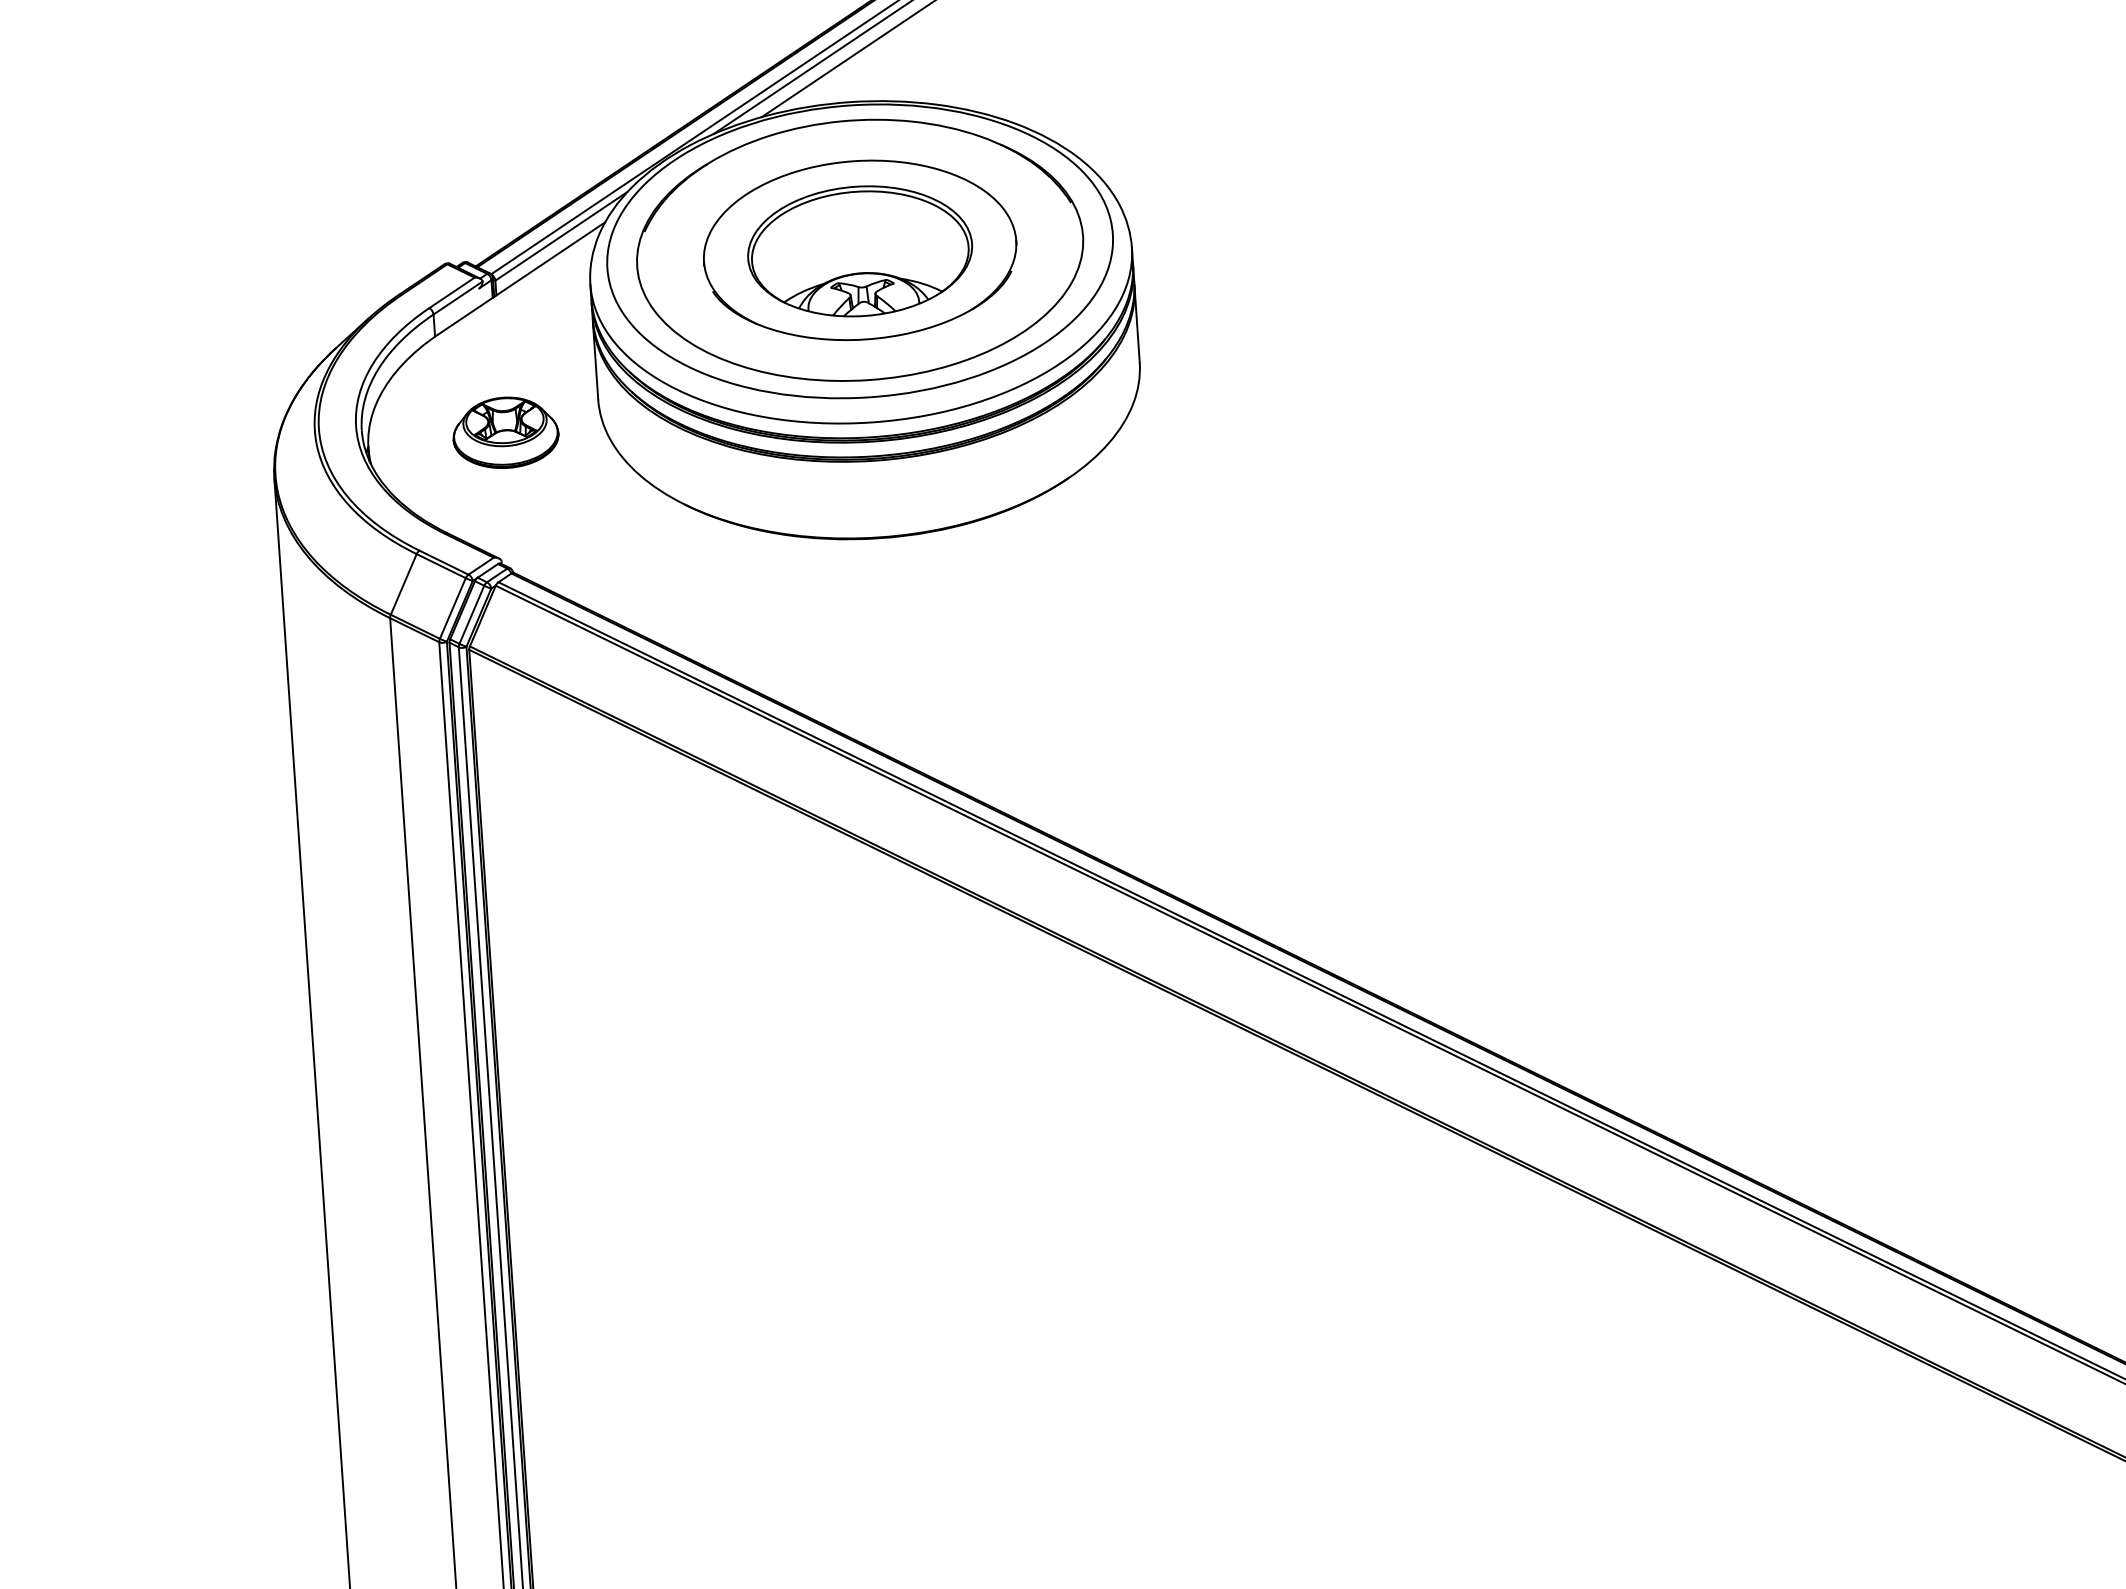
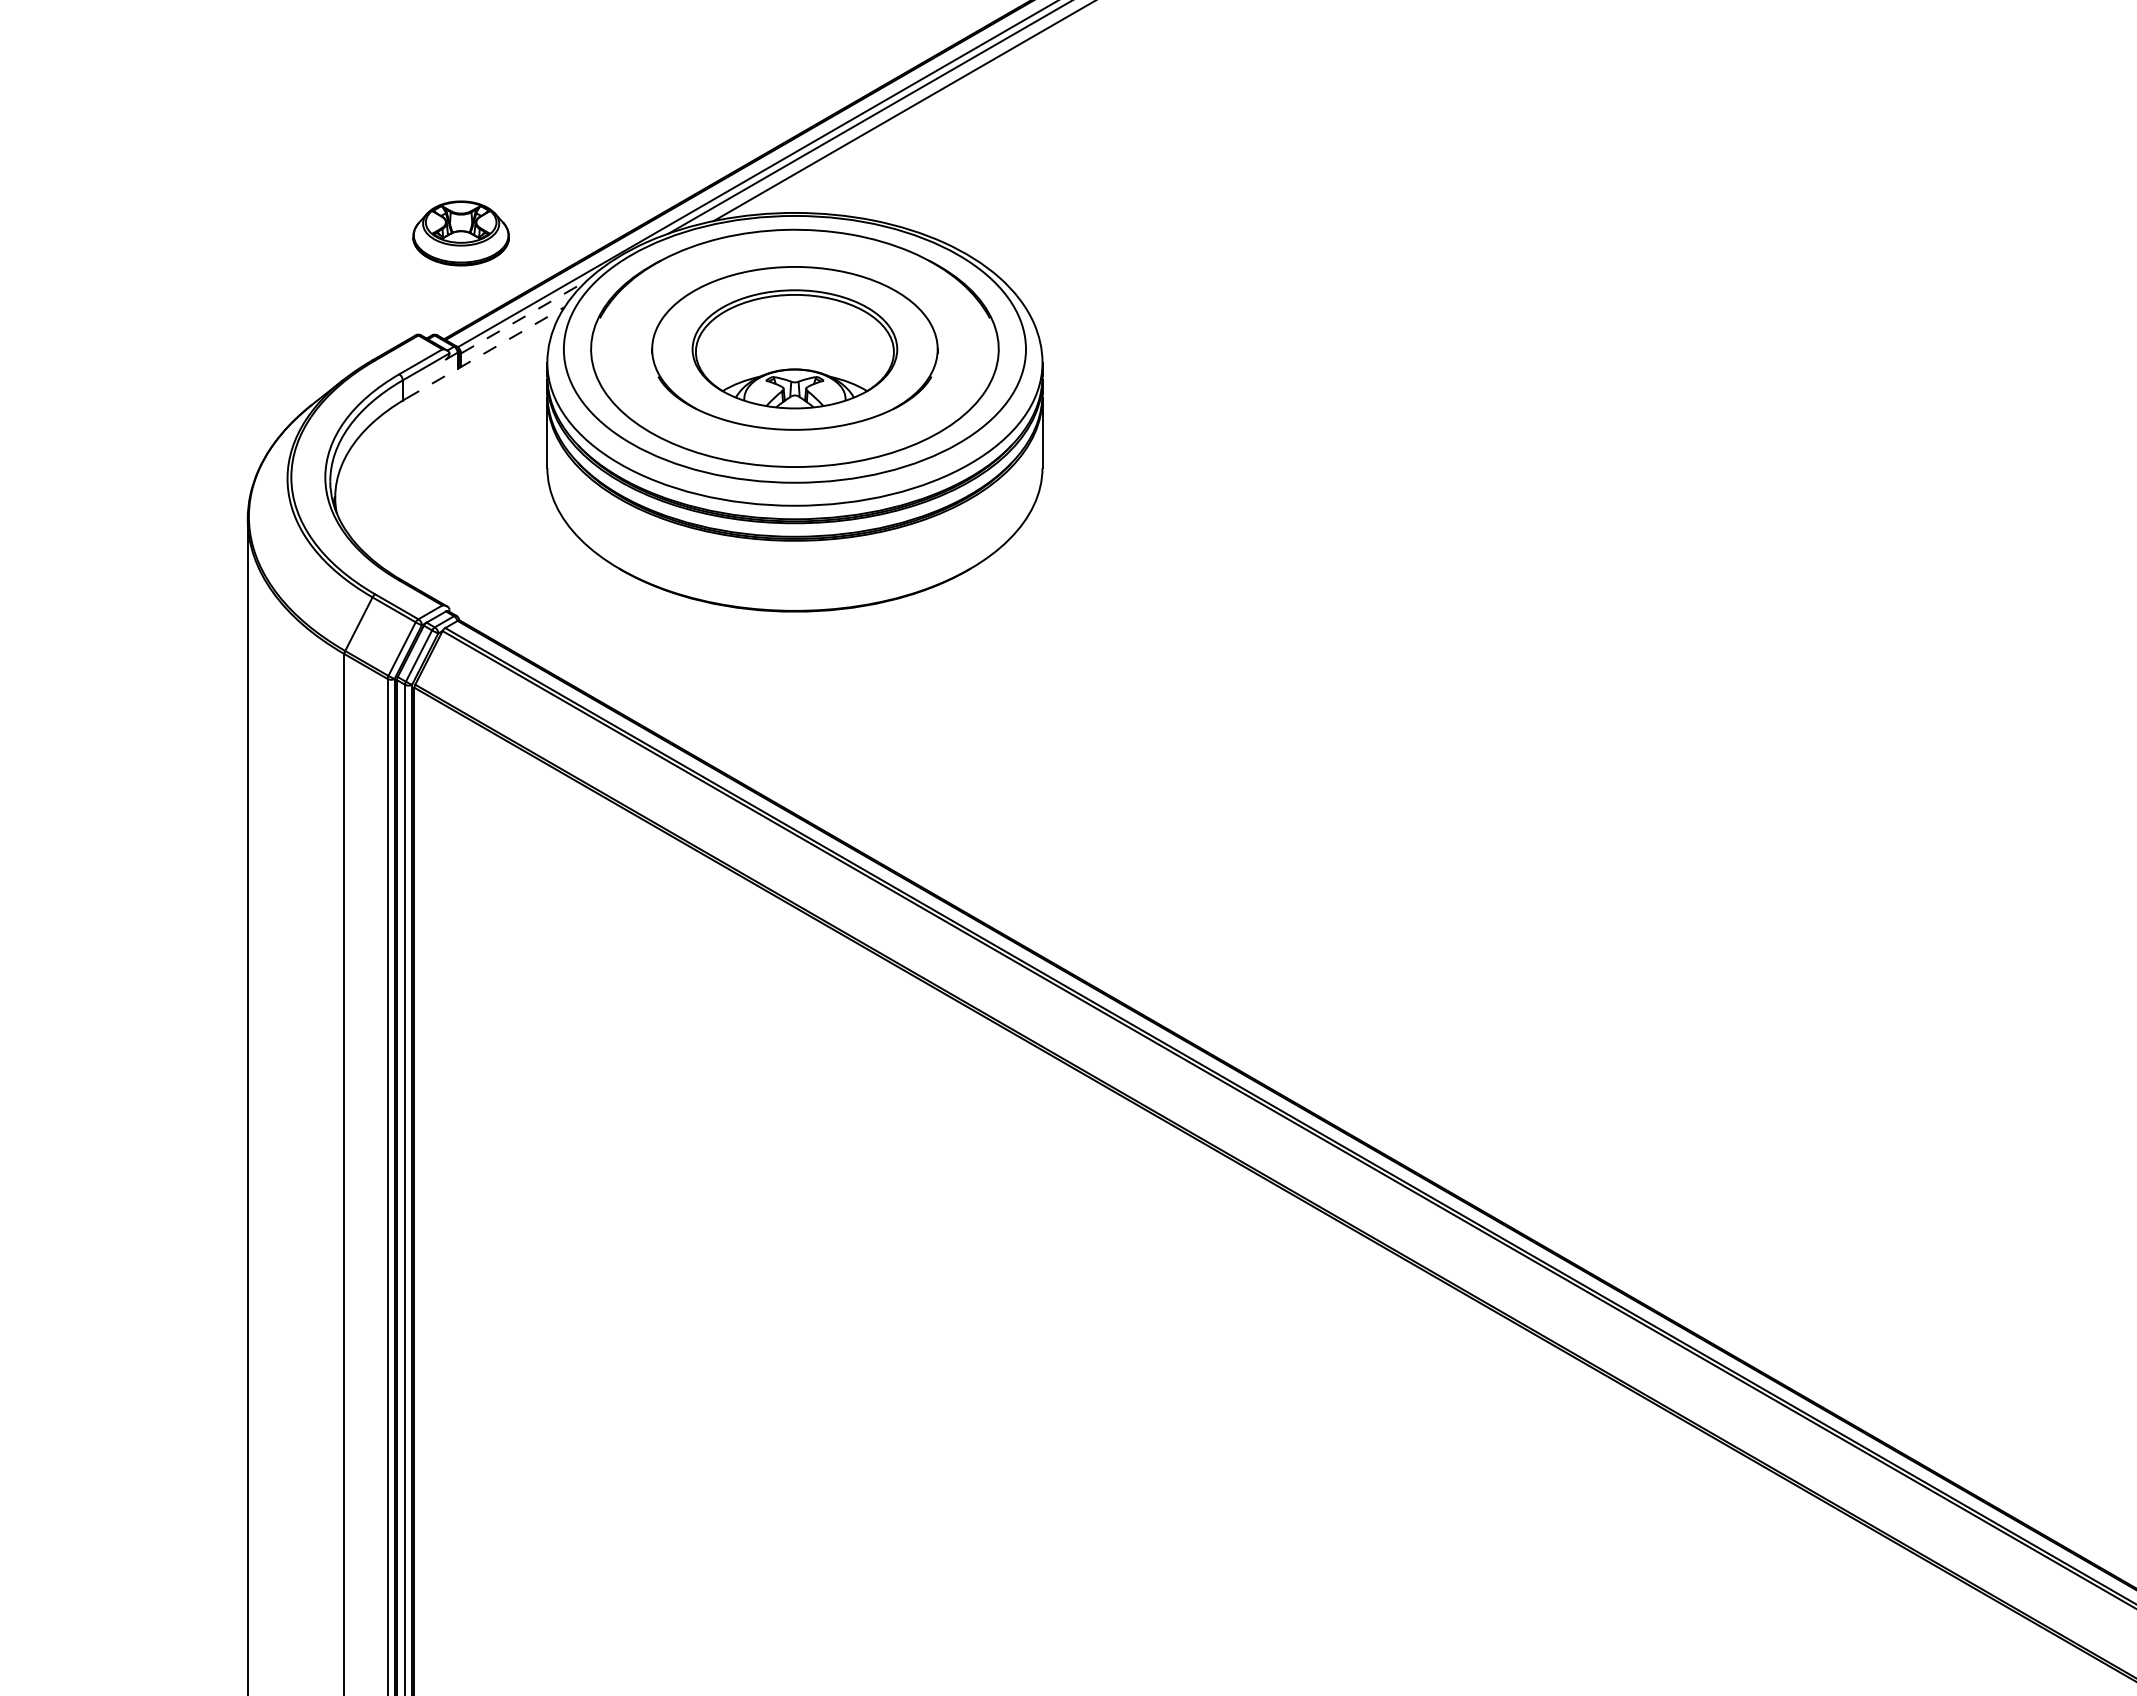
line: (561, 236) -> (524, 317), solid -> dashed
line: (521, 277) -> (485, 352), solid -> dashed
part: (505, 432) -> (460, 233), moved

